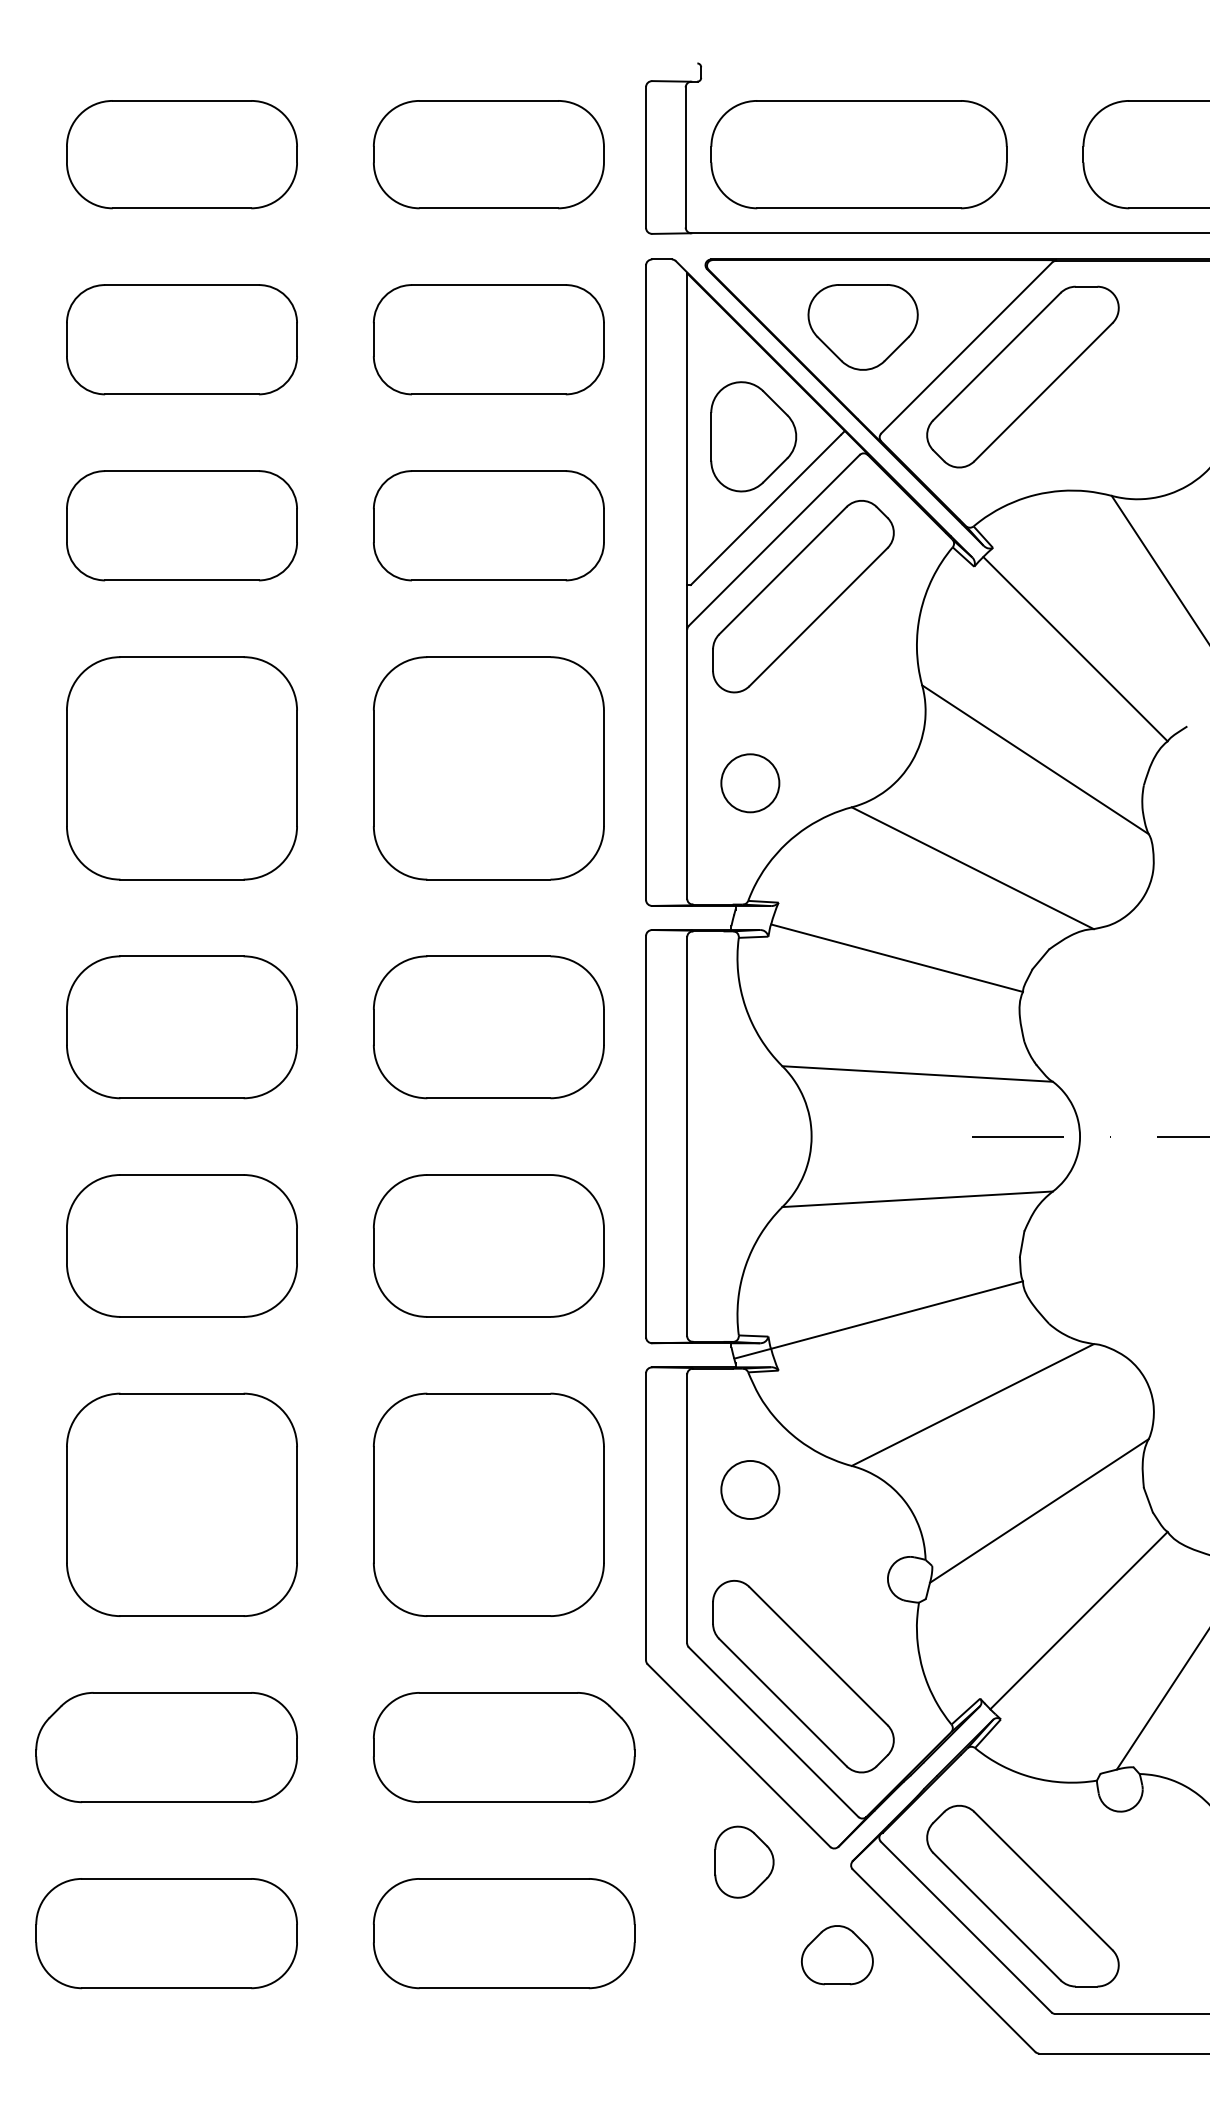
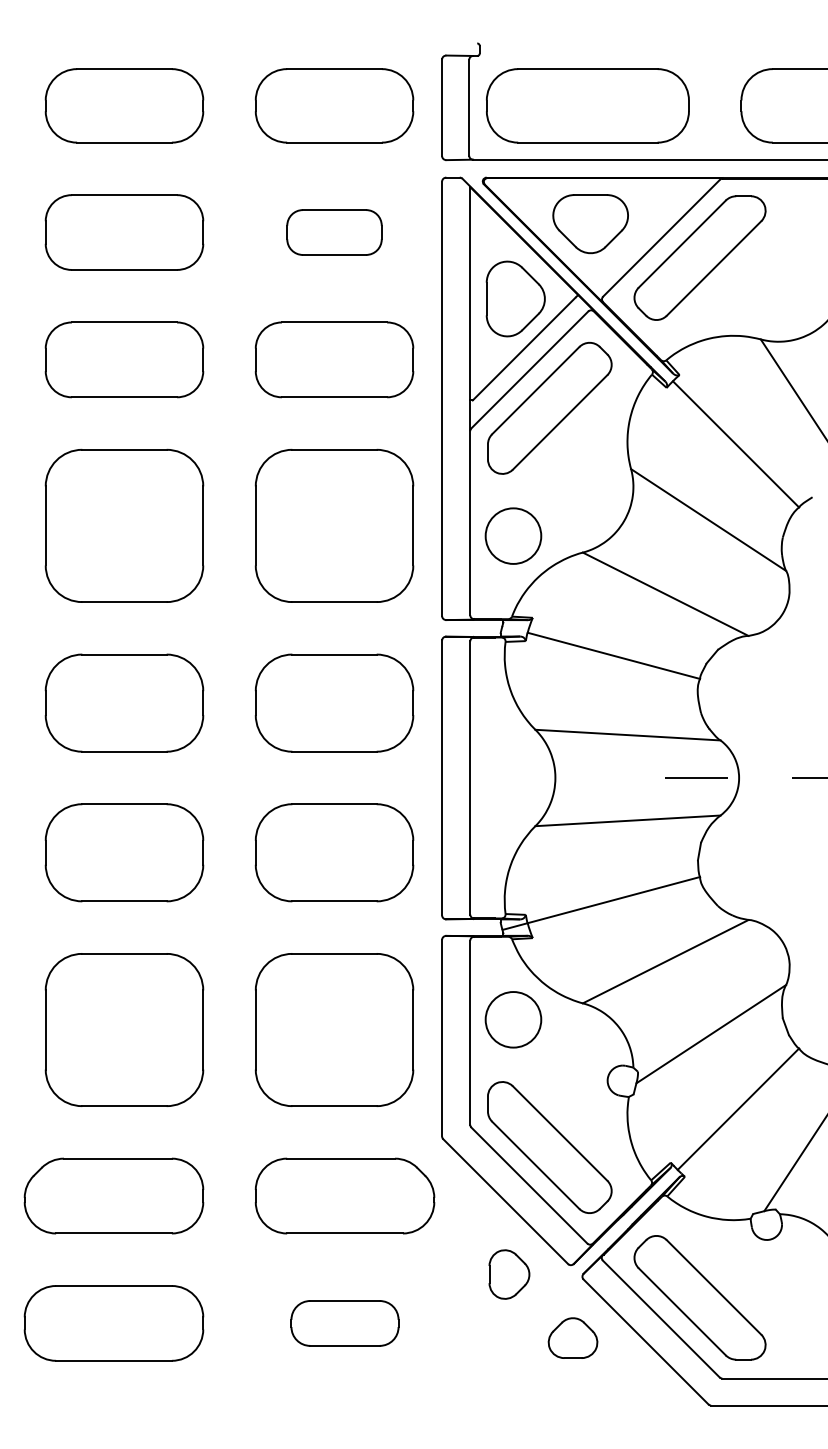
part: (488, 339) -> (334, 232), size x0.6
circle: (750, 783) -> (513, 536), size x1.4
circle: (750, 1489) -> (513, 1019), size x1.4
part: (503, 1933) -> (344, 1323), size x0.6

